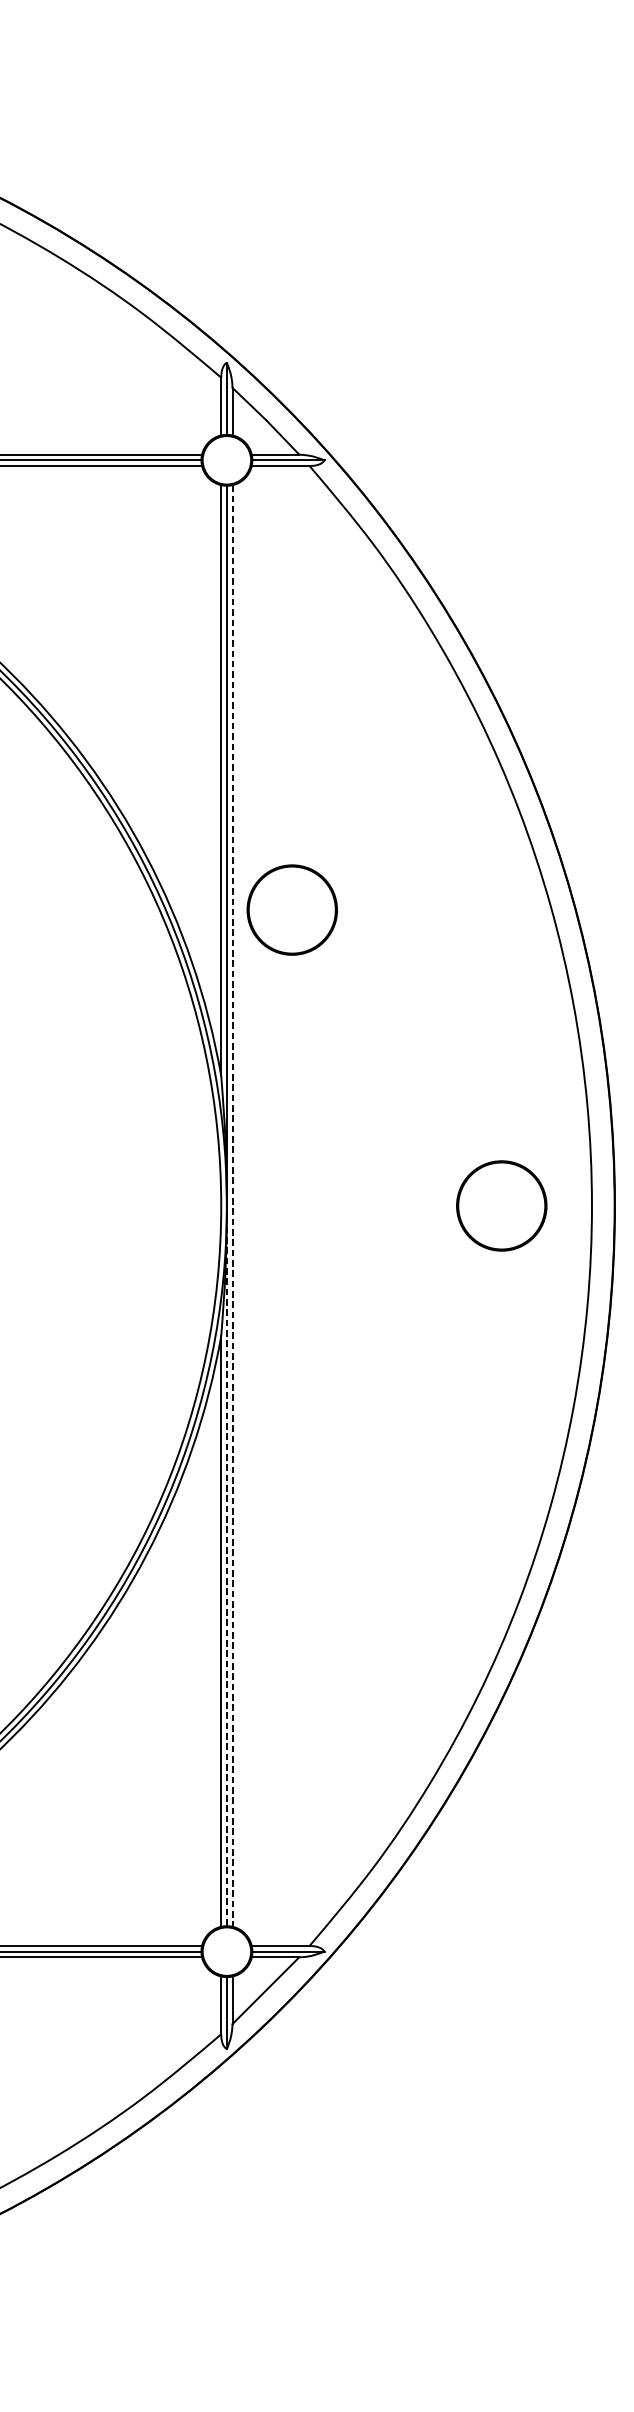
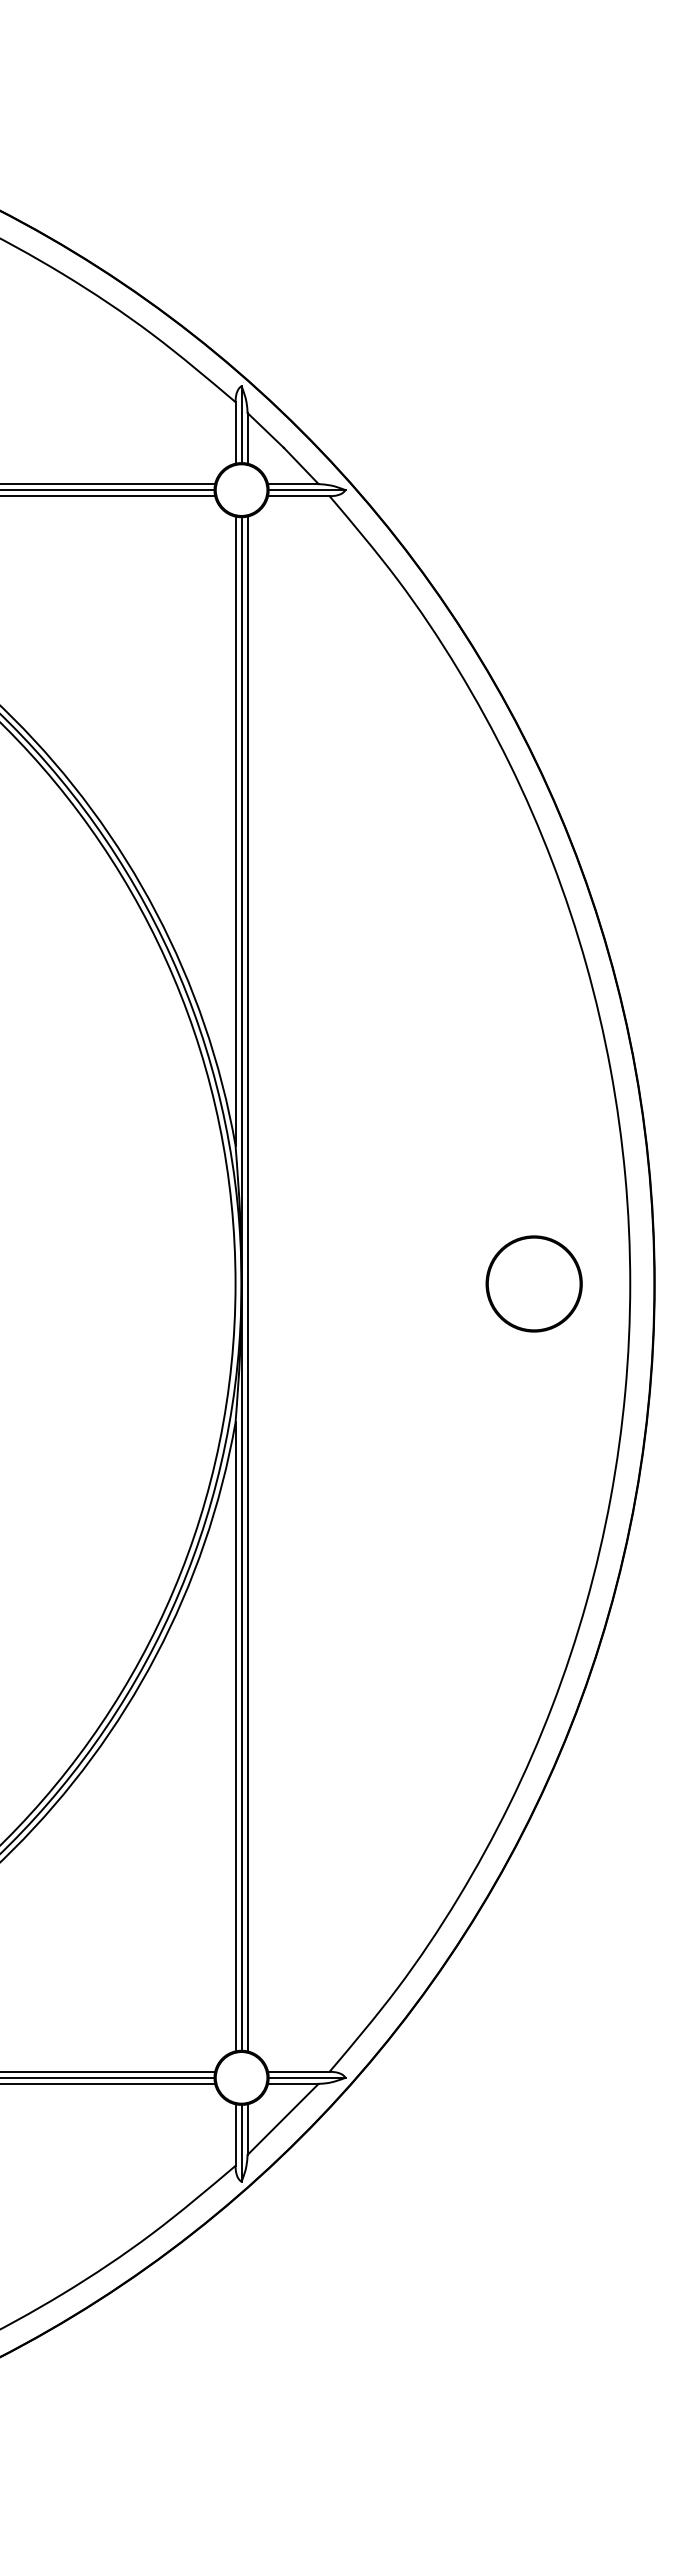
circle: (291, 909) -> (310, 968), removed
line: (232, 1206) -> (247, 1284), dashed -> solid
line: (226, 1566) -> (241, 1667), dashed -> solid

